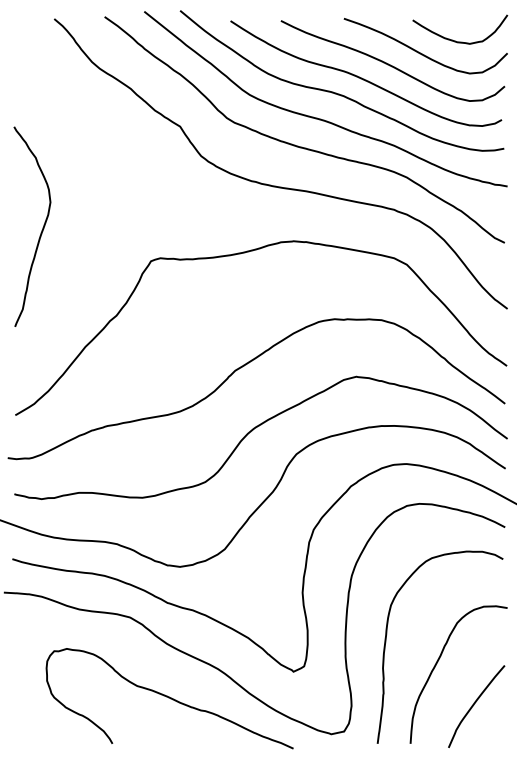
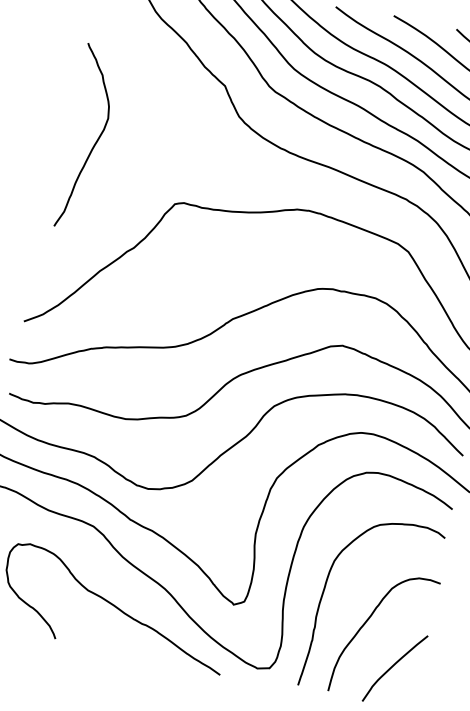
curve: (41, 230) -> (95, 142), moved

